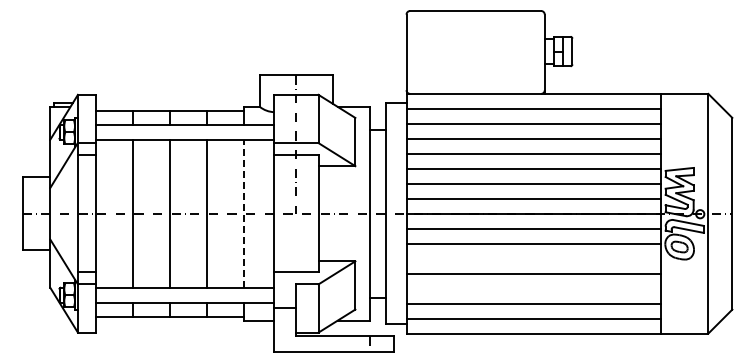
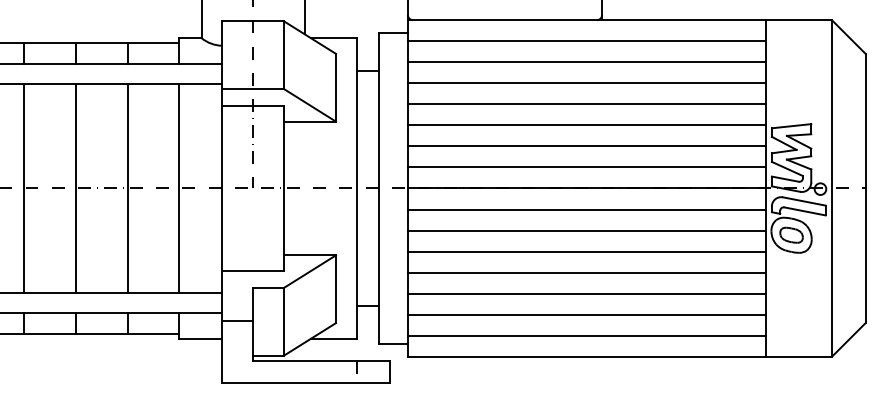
line: (243, 213) -> (178, 188), dashed -> solid
line: (533, 258) -> (586, 251), added
line: (533, 288) -> (586, 293), added

